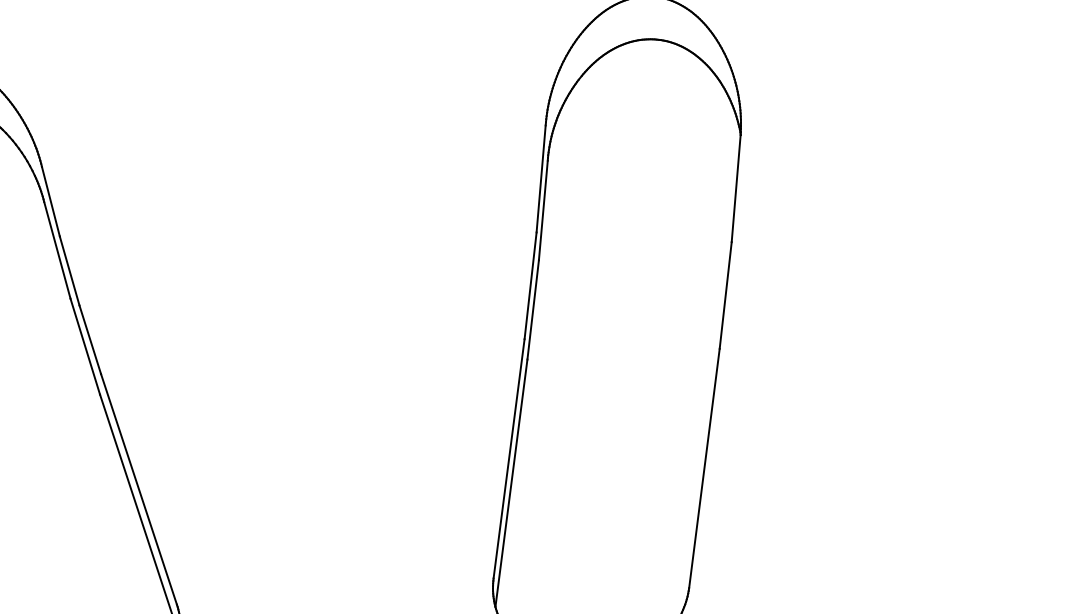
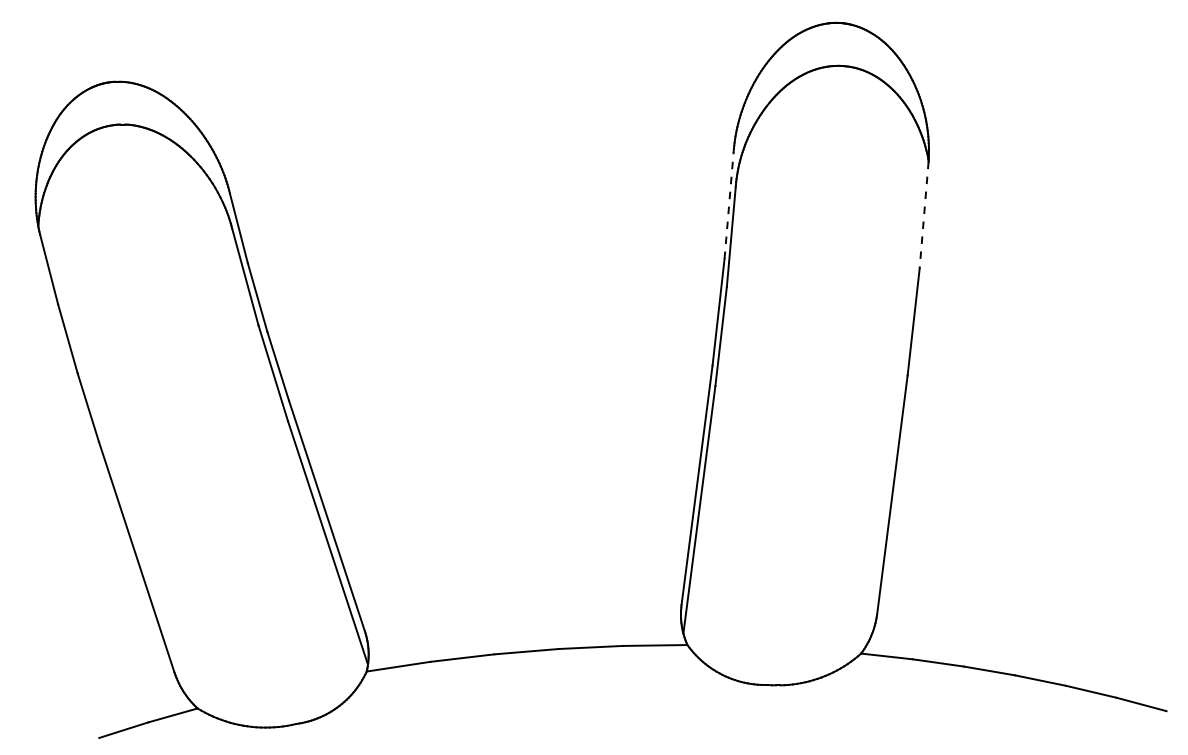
line: (541, 178) -> (729, 205), solid -> dashed
line: (736, 188) -> (924, 215), solid -> dashed

